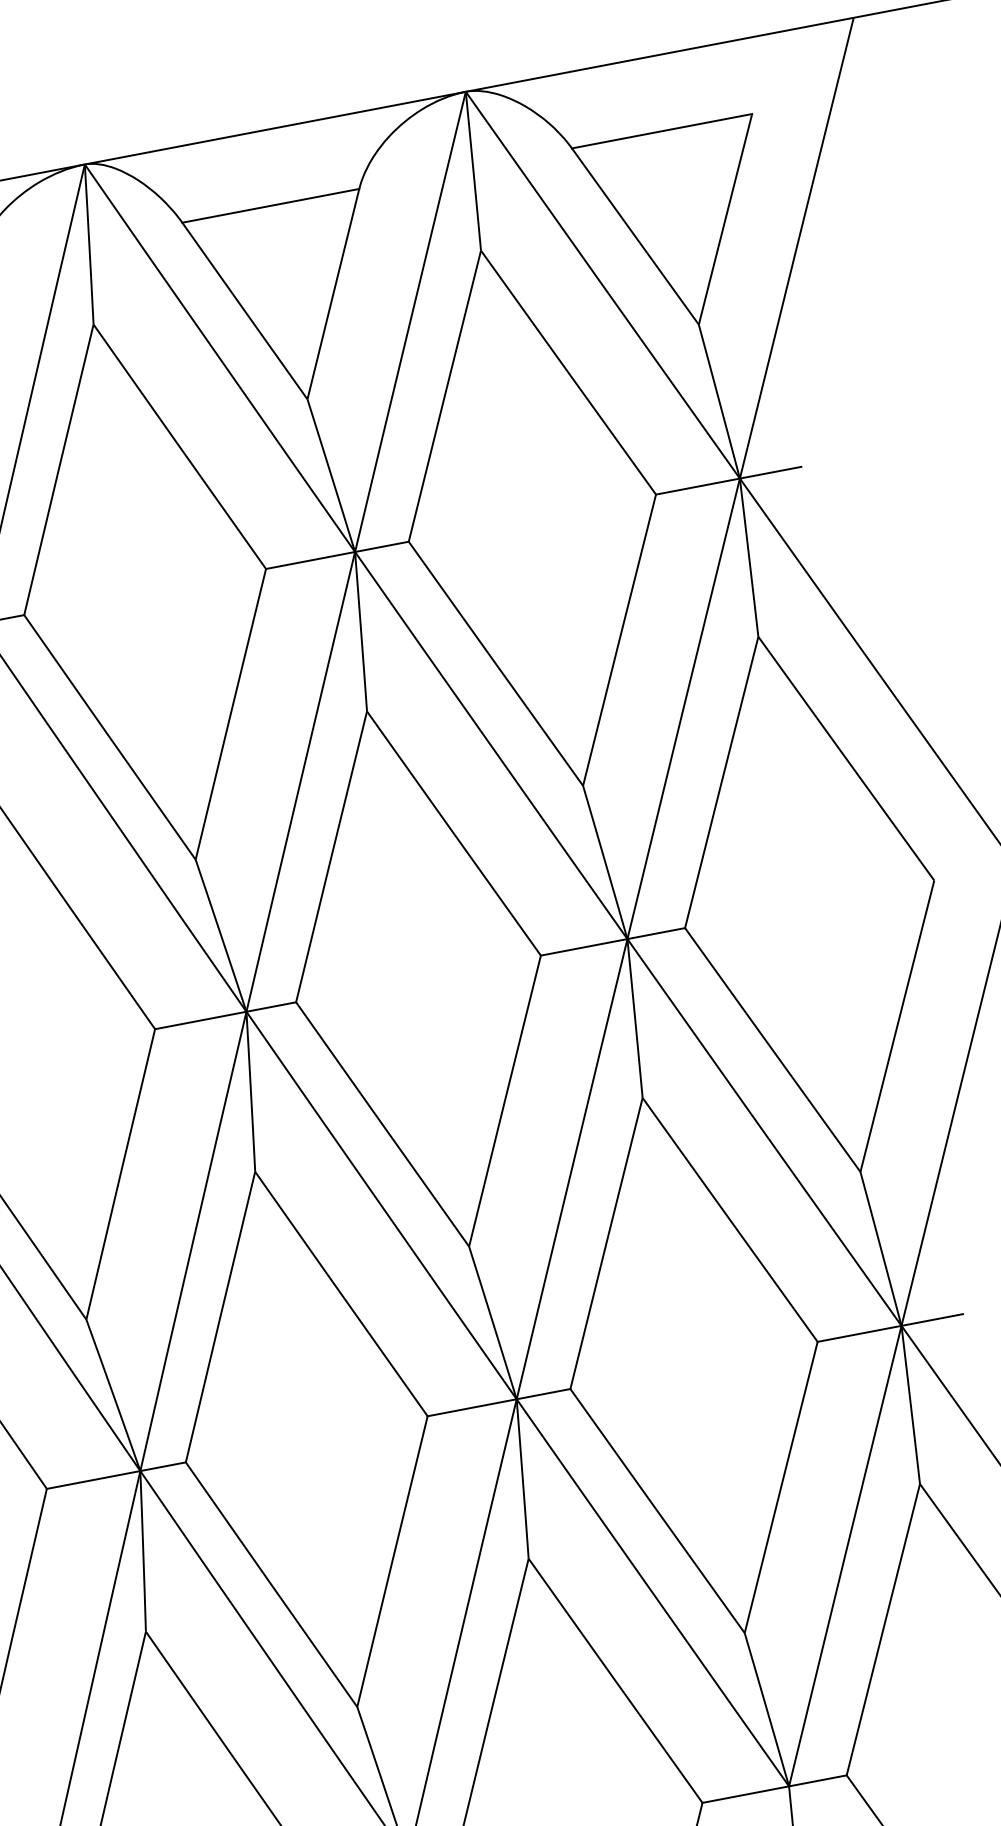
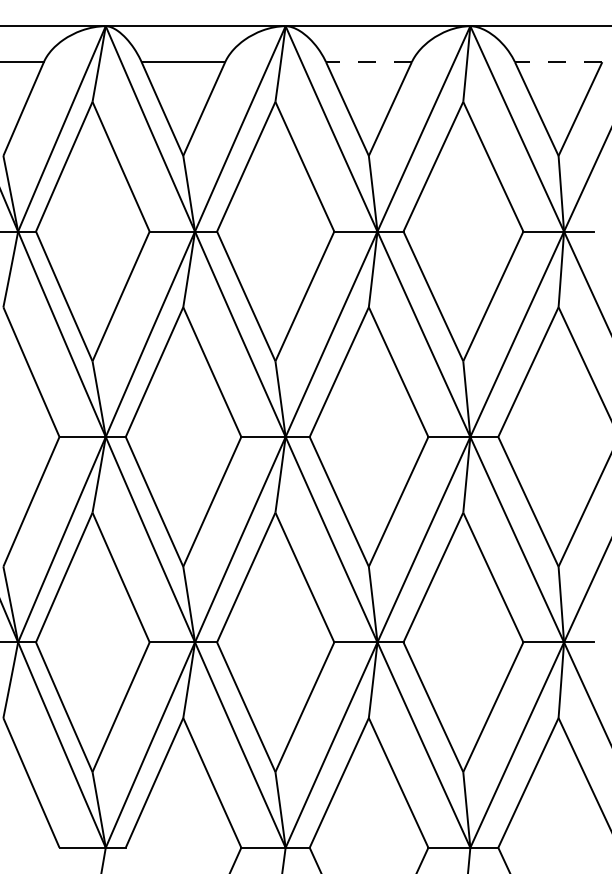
line: (661, 131) -> (558, 62), solid -> dashed
line: (270, 206) -> (368, 62), solid -> dashed

